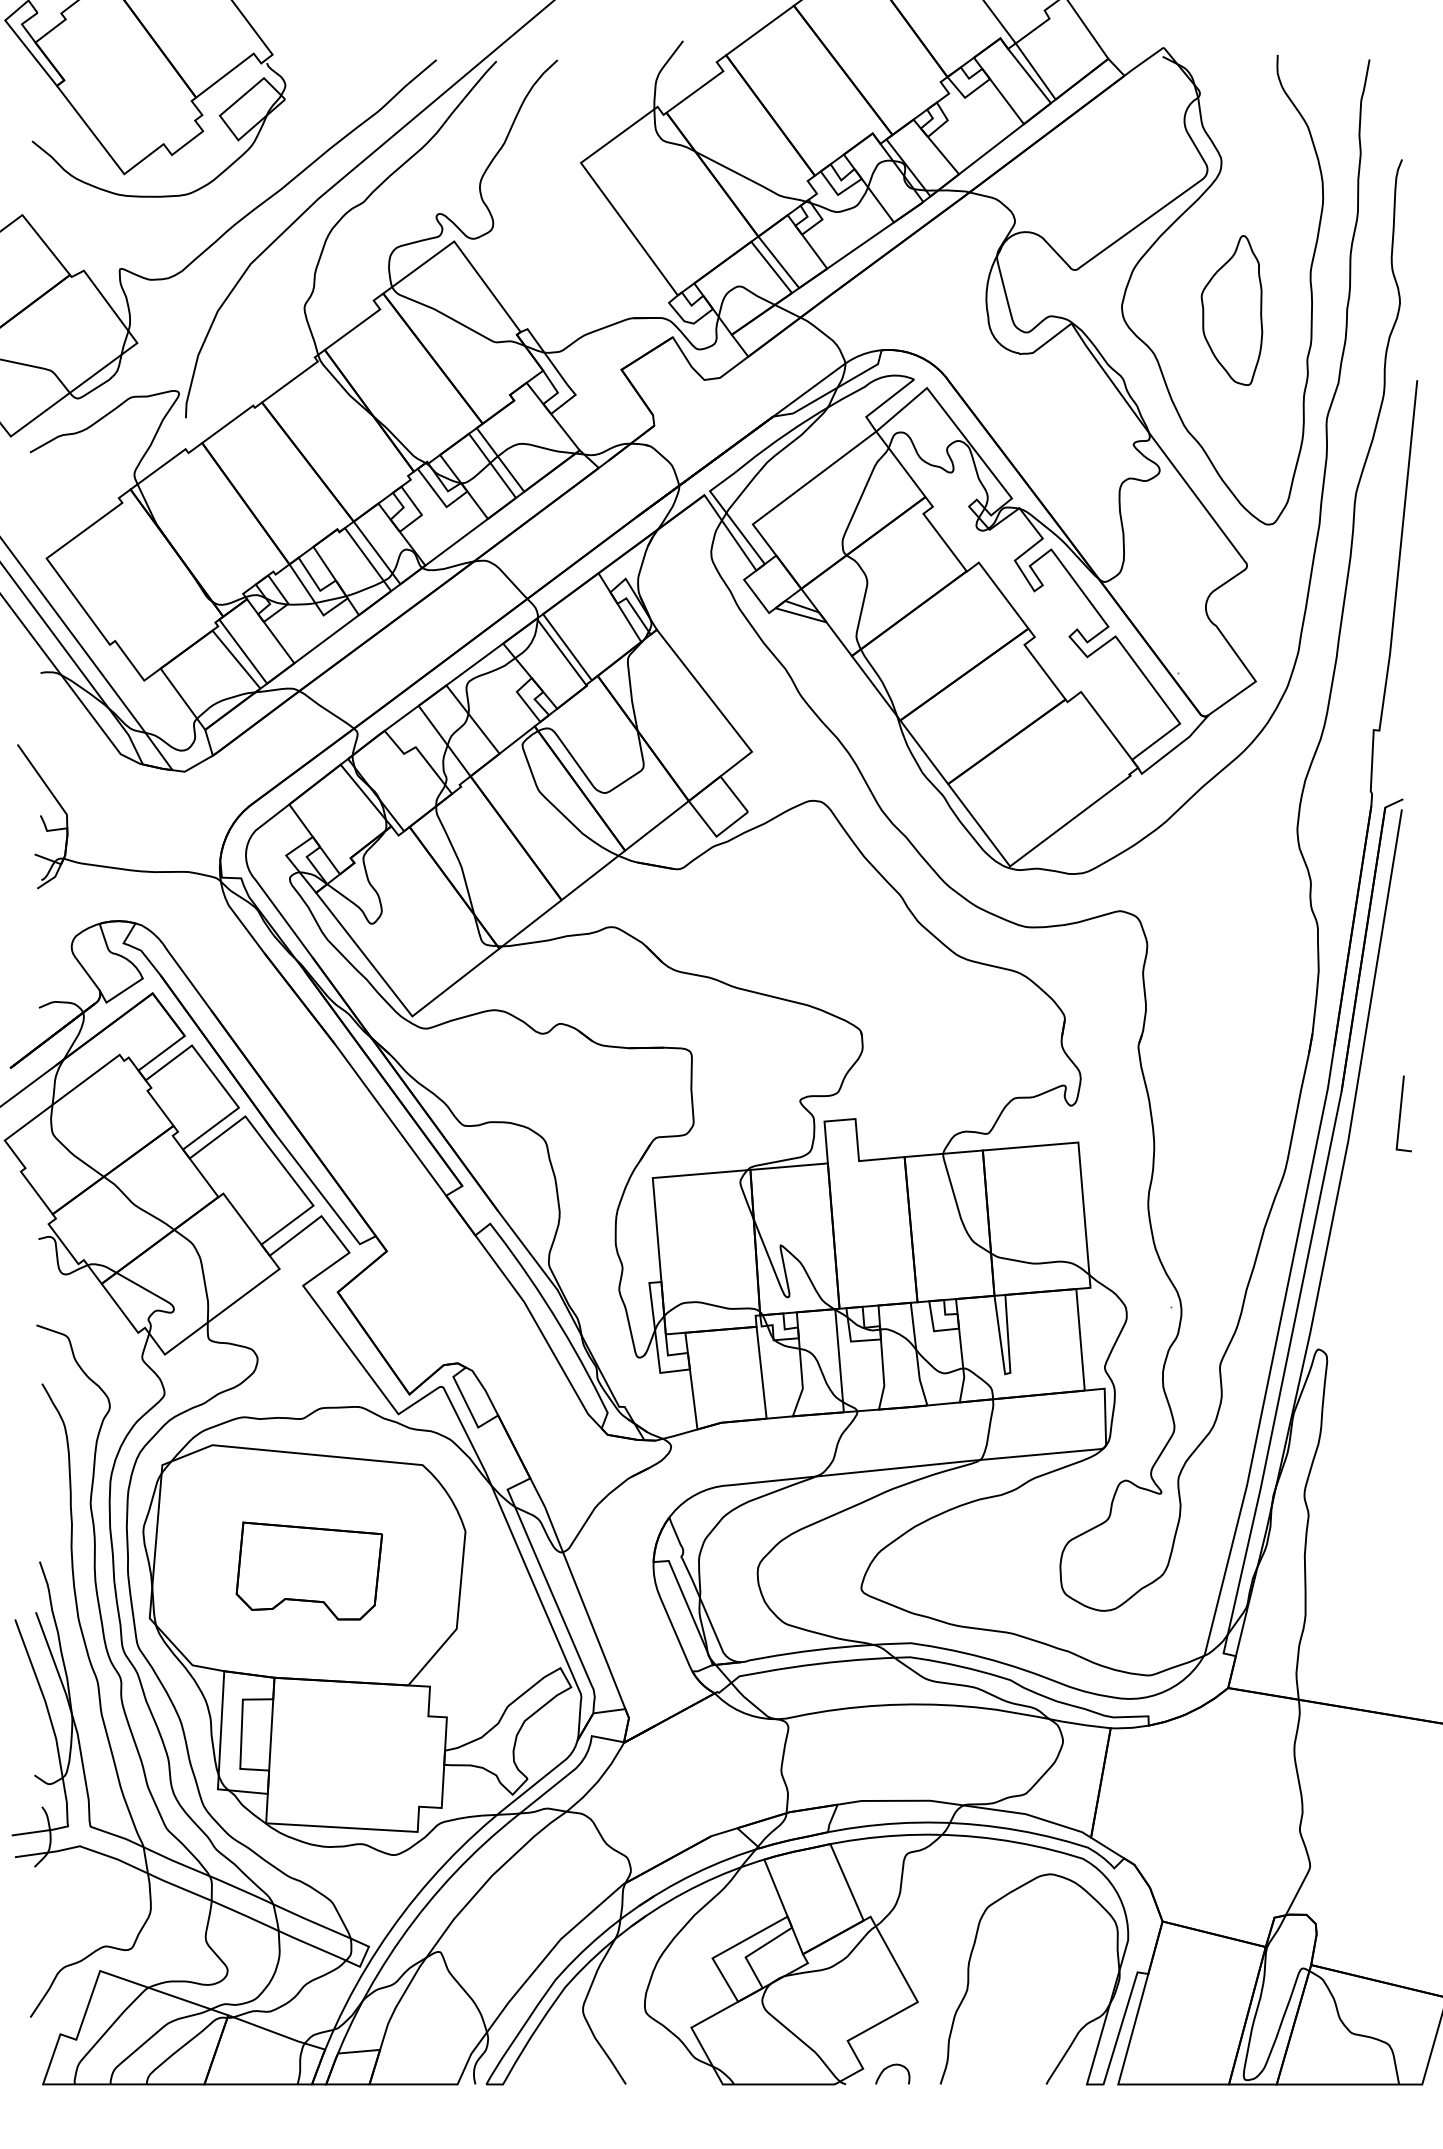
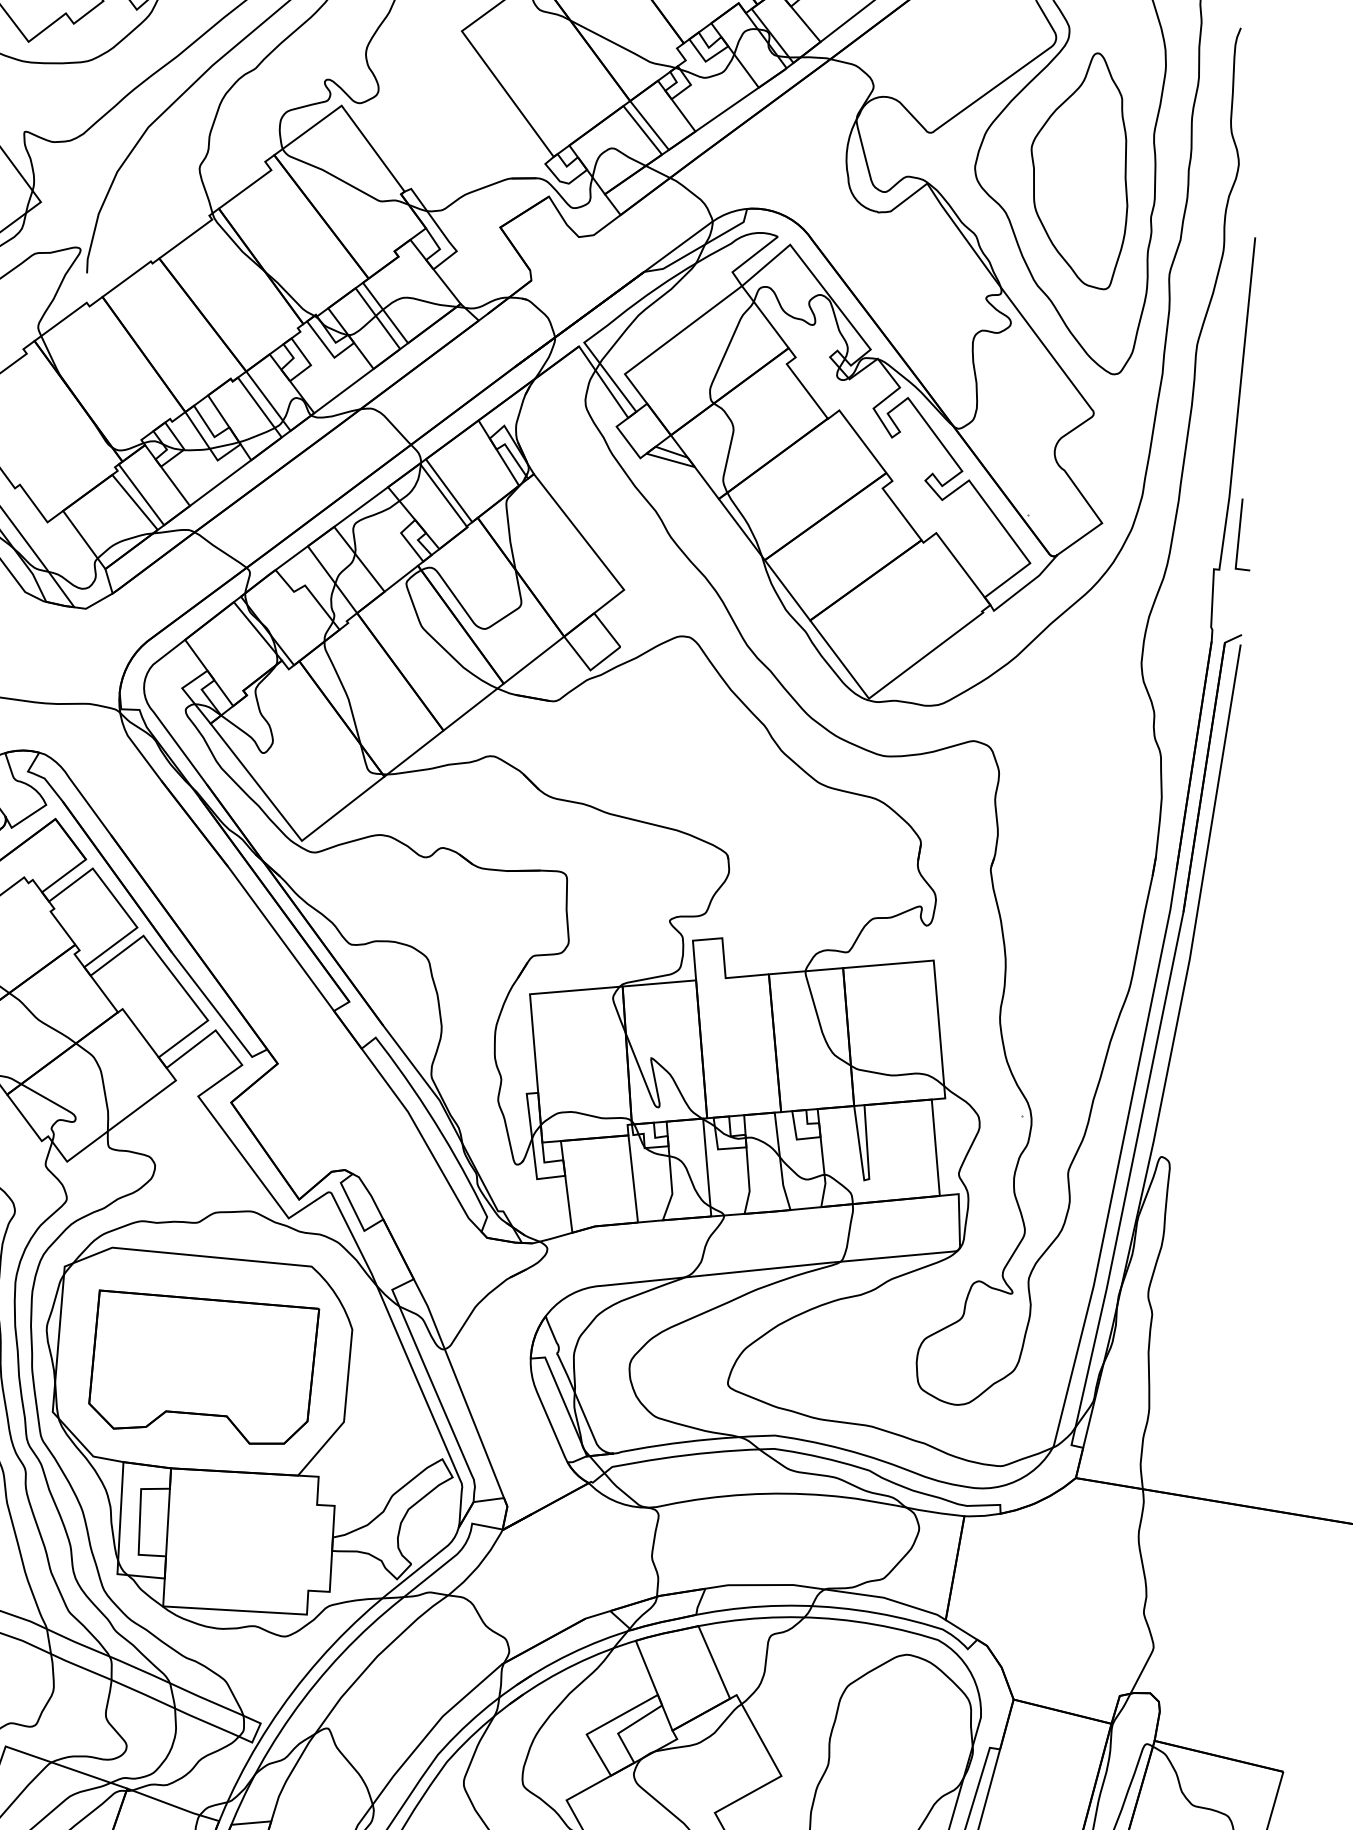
part: (1231, 310) -> (1079, 171), size x1.67
line: (1401, 1113) -> (1240, 534), moved
part: (309, 1570) -> (204, 1366), size x1.67

